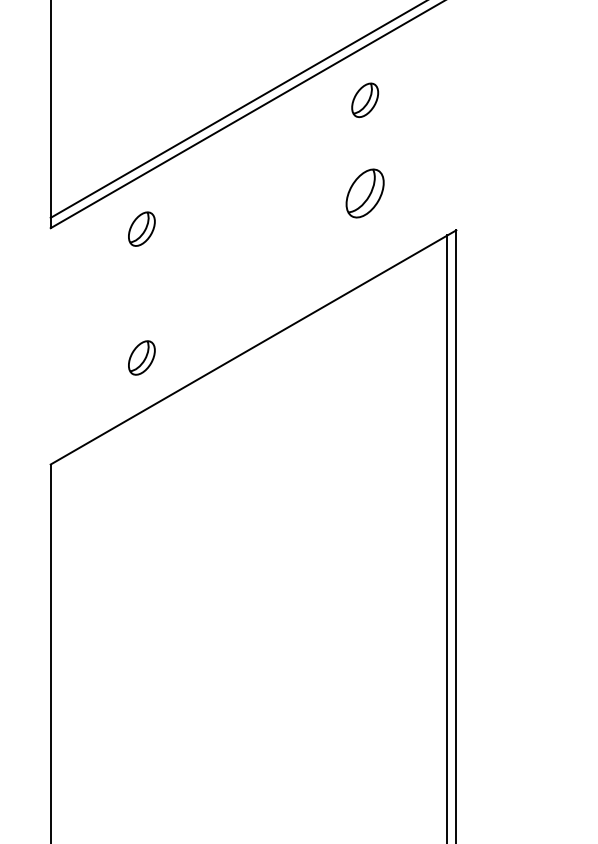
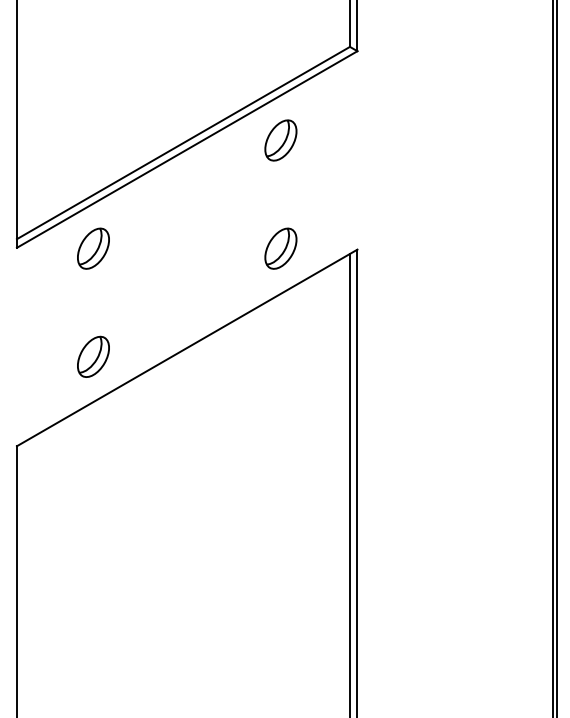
part: (364, 100) -> (280, 140), size x1.43
part: (364, 193) -> (280, 248), moved
part: (141, 228) -> (93, 248), size x1.43
part: (141, 357) -> (93, 356), size x1.43

